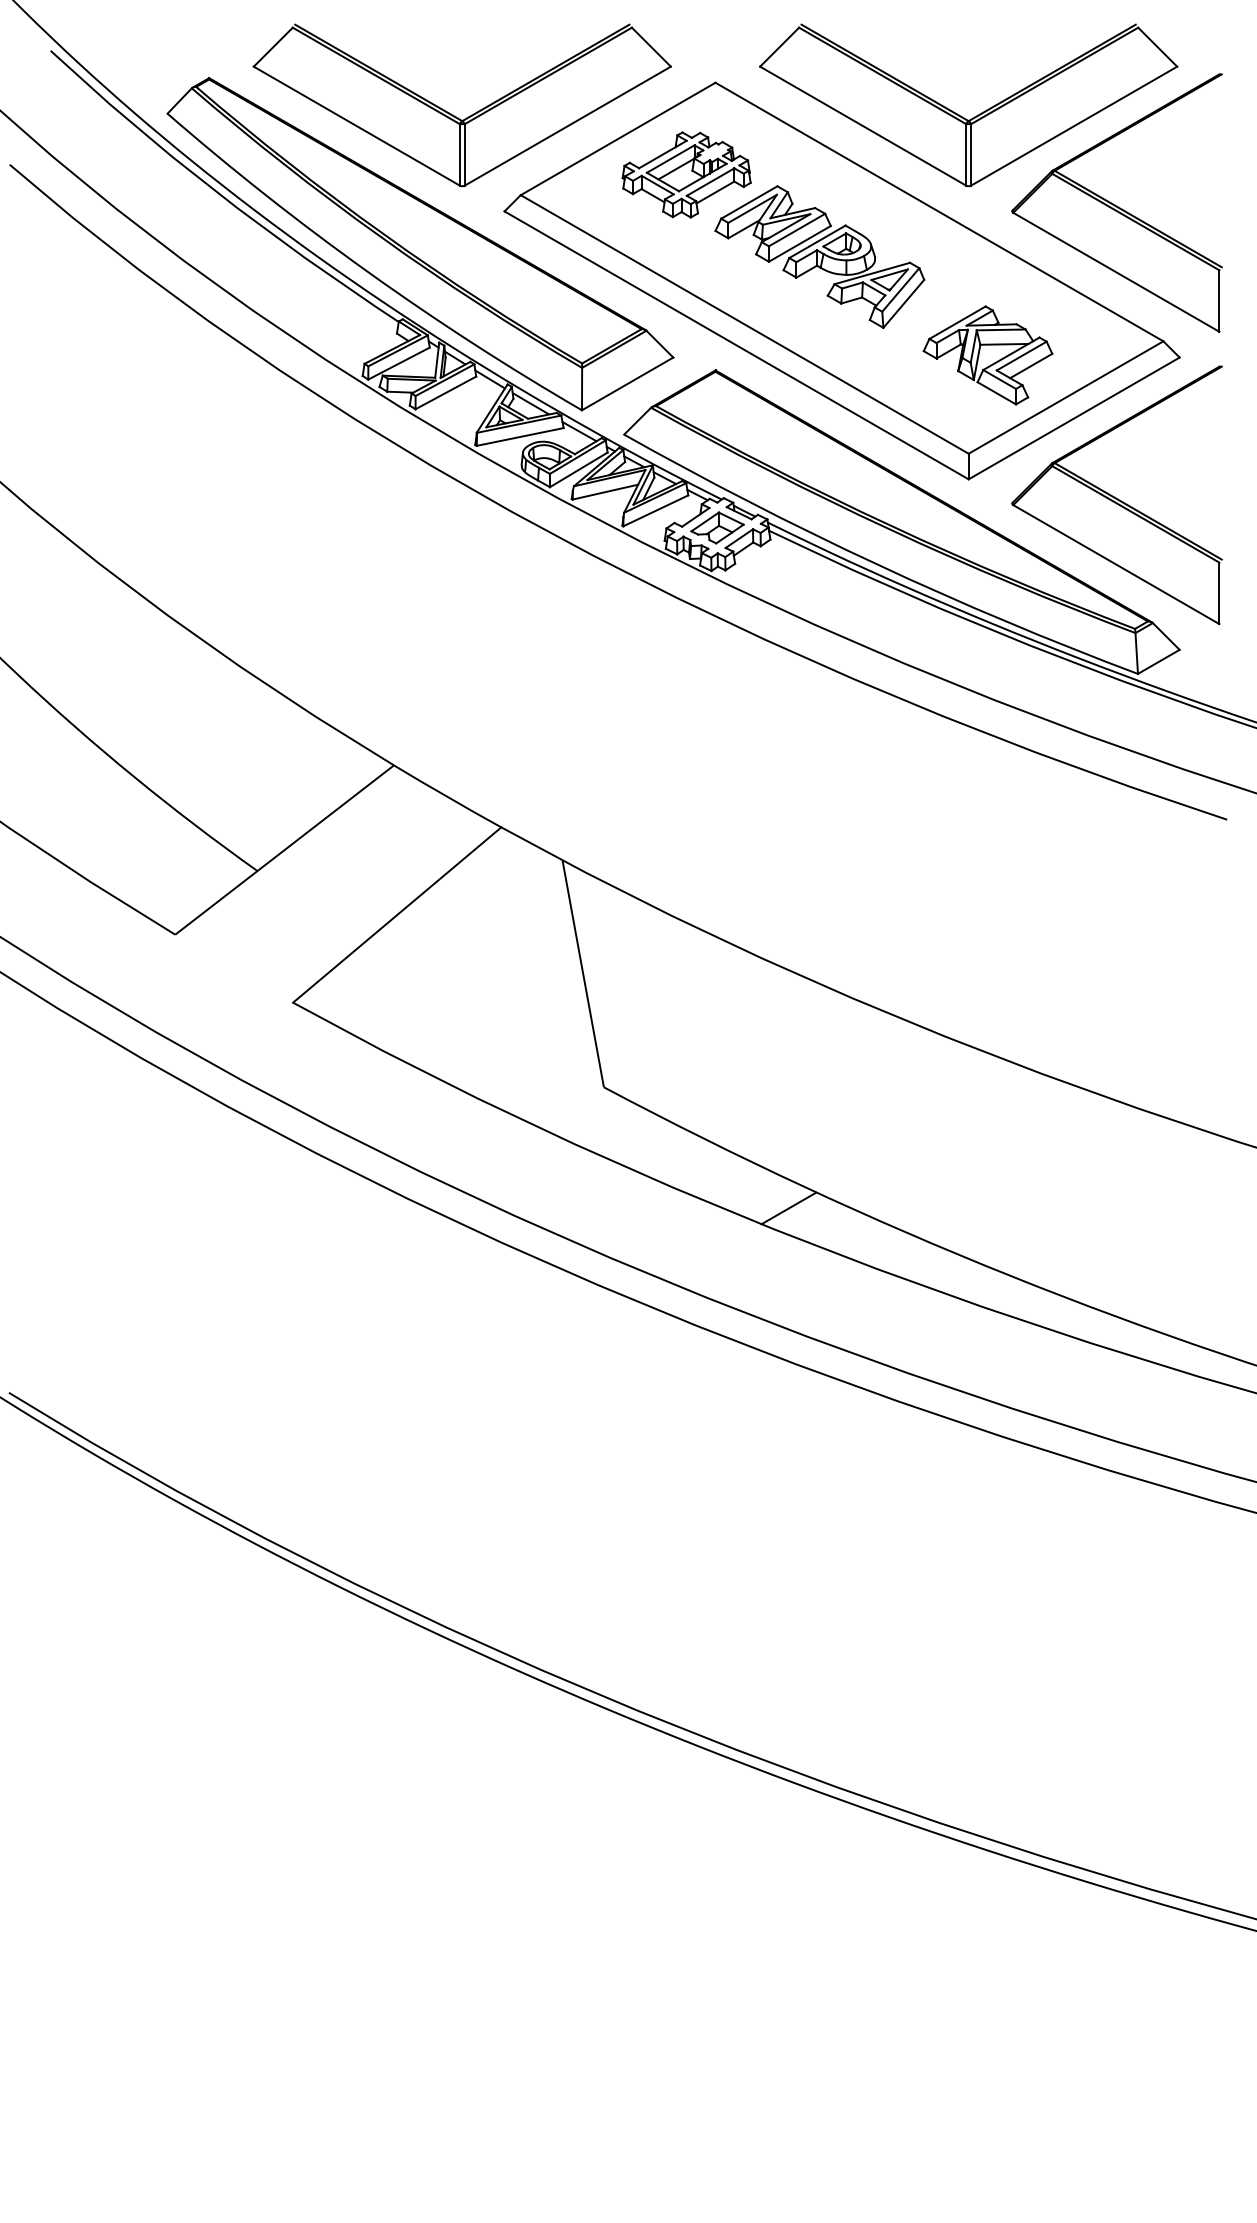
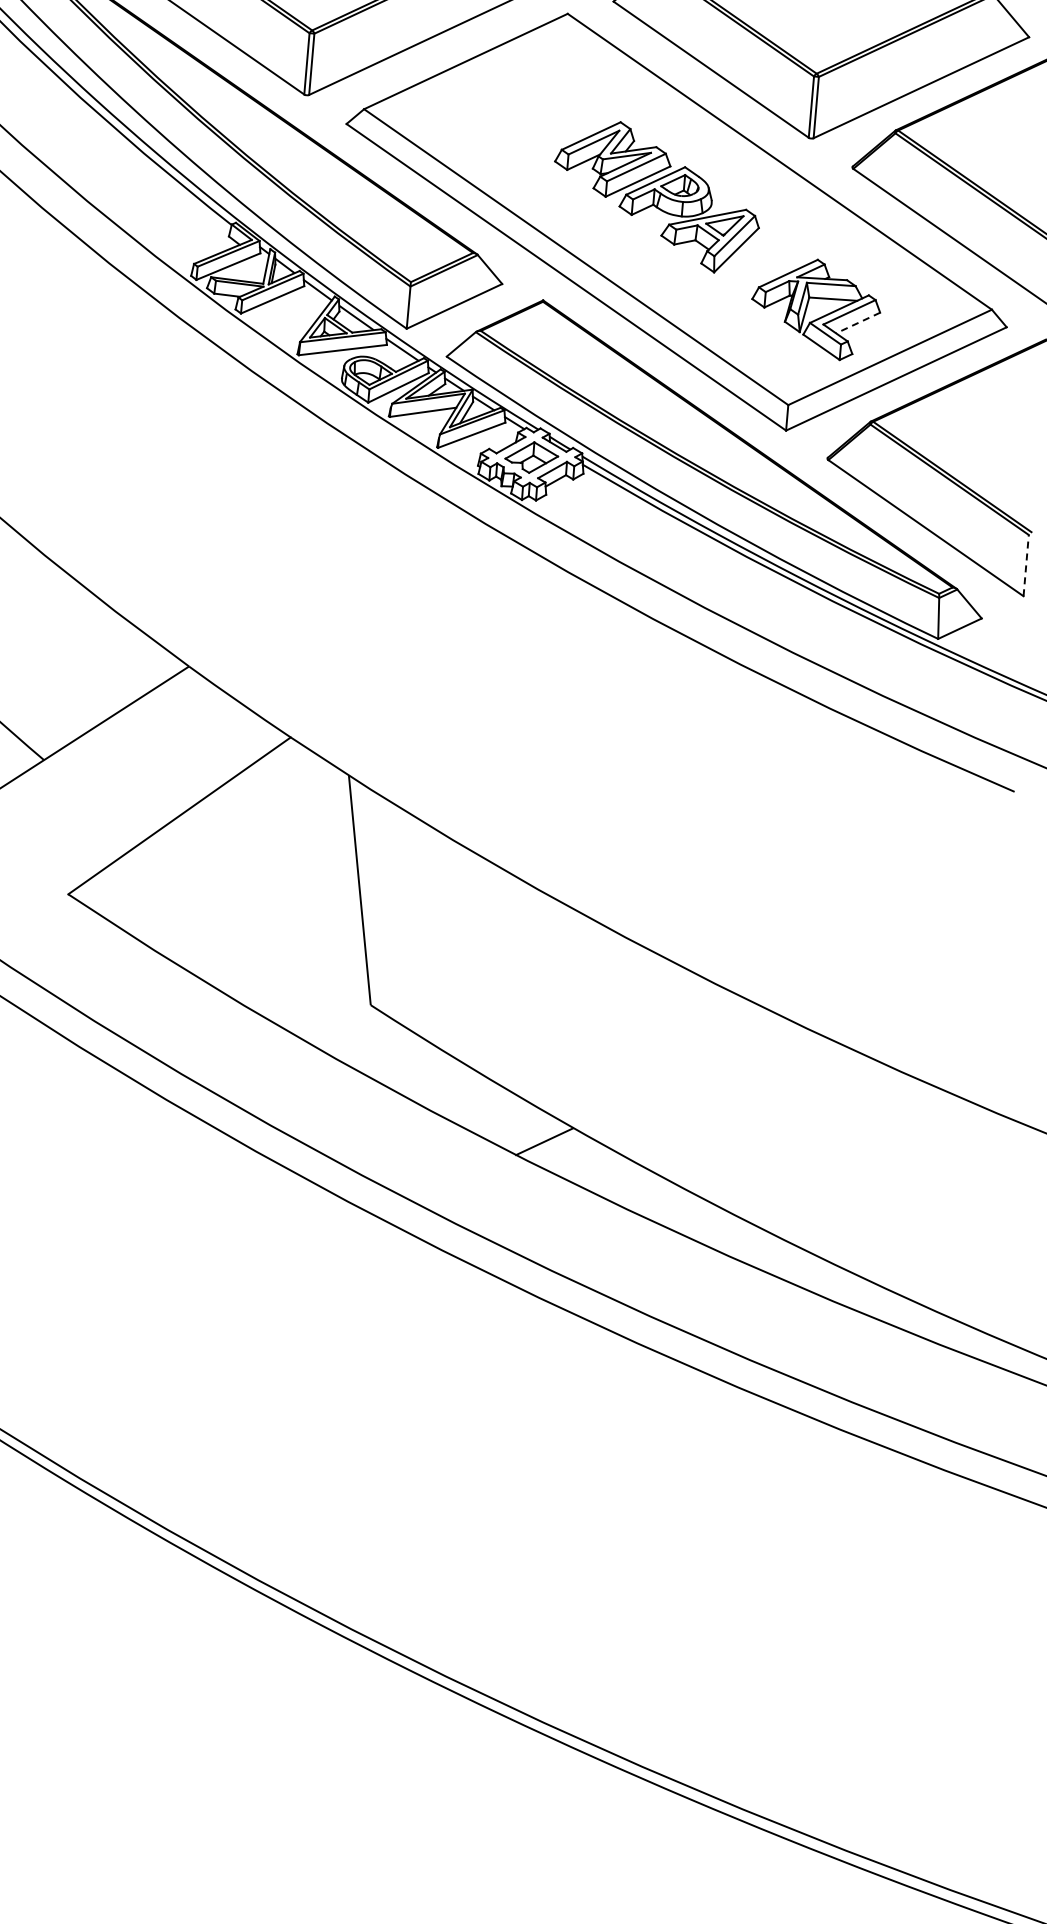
part: (686, 174) -> (531, 102), removed
line: (1030, 366) -> (857, 323), solid -> dashed
line: (1219, 593) -> (1026, 565), solid -> dashed

